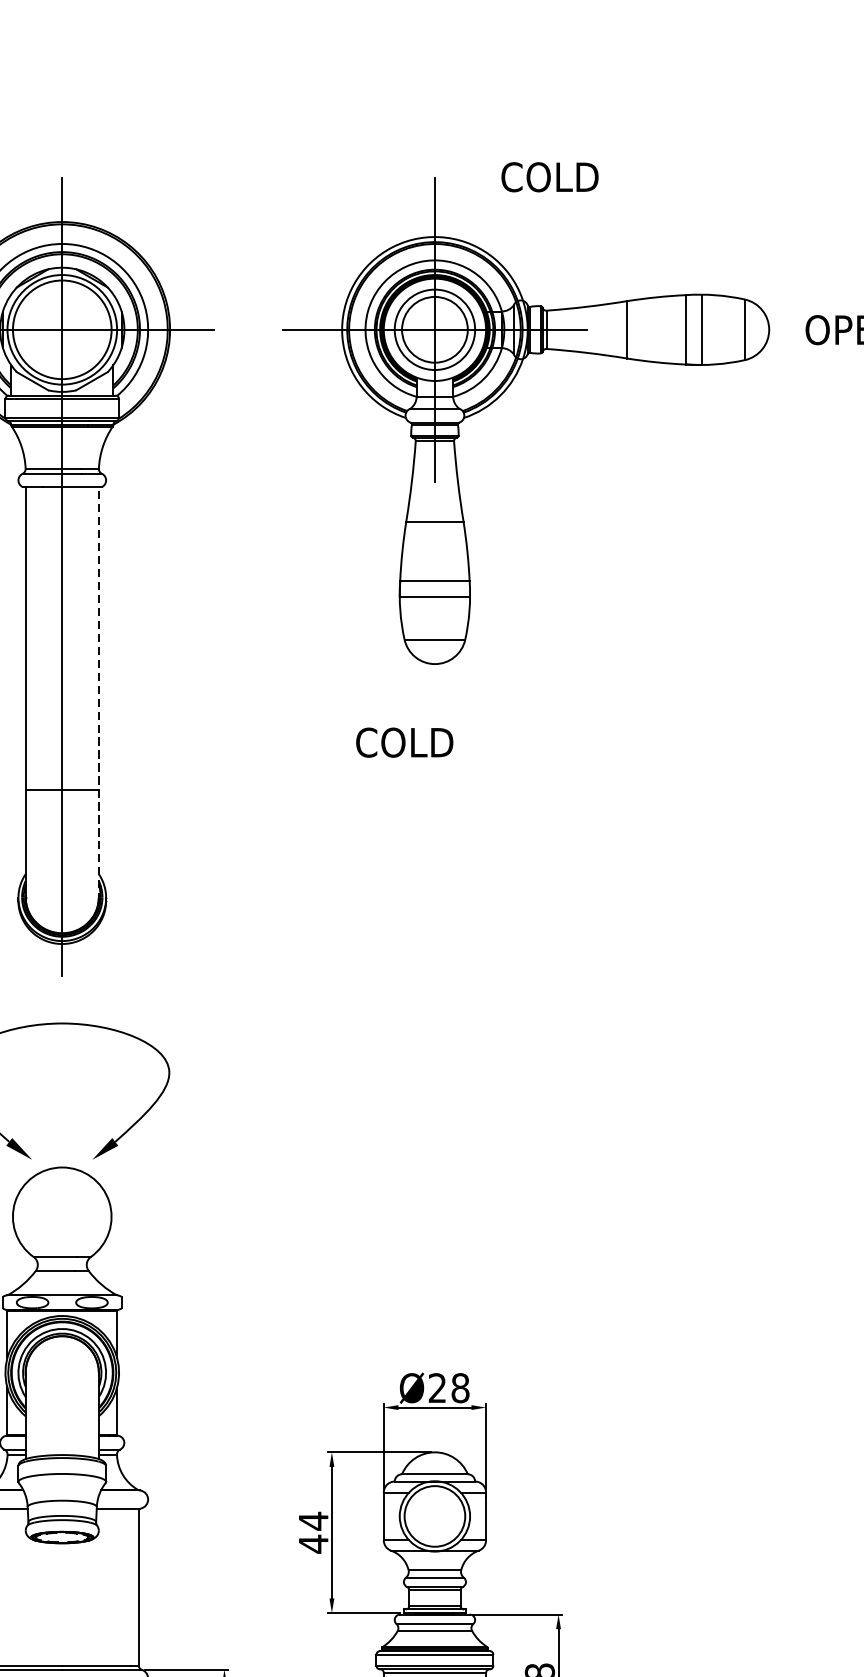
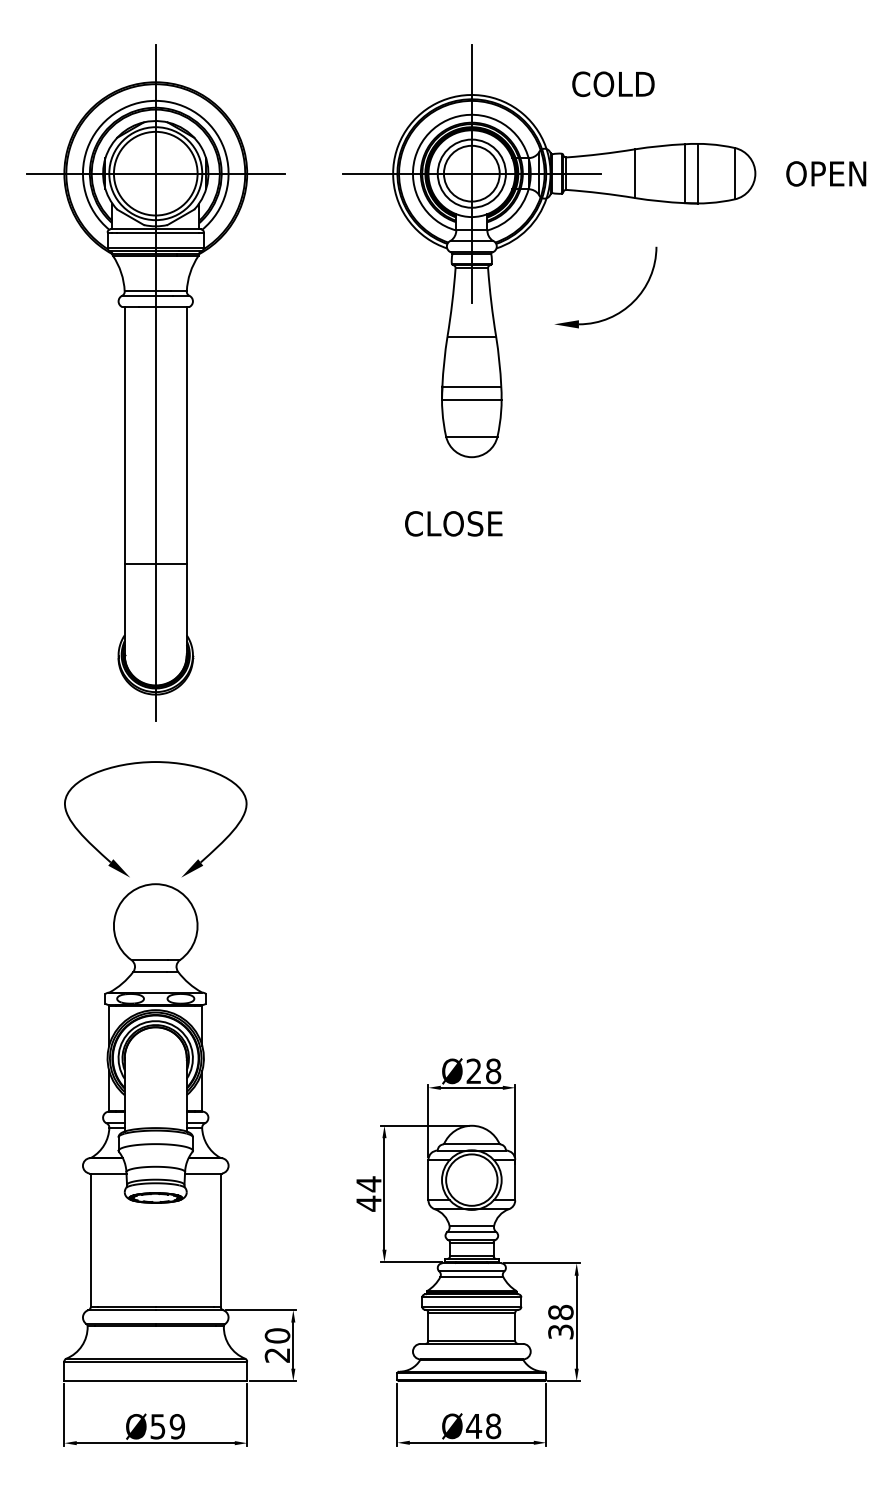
text: (550, 177) -> (613, 84), moved
part: (609, 492) -> (619, 311), added
line: (98, 693) -> (186, 482), dashed -> solid
text: (426, 742) -> (464, 523), COLD -> CLOSE

